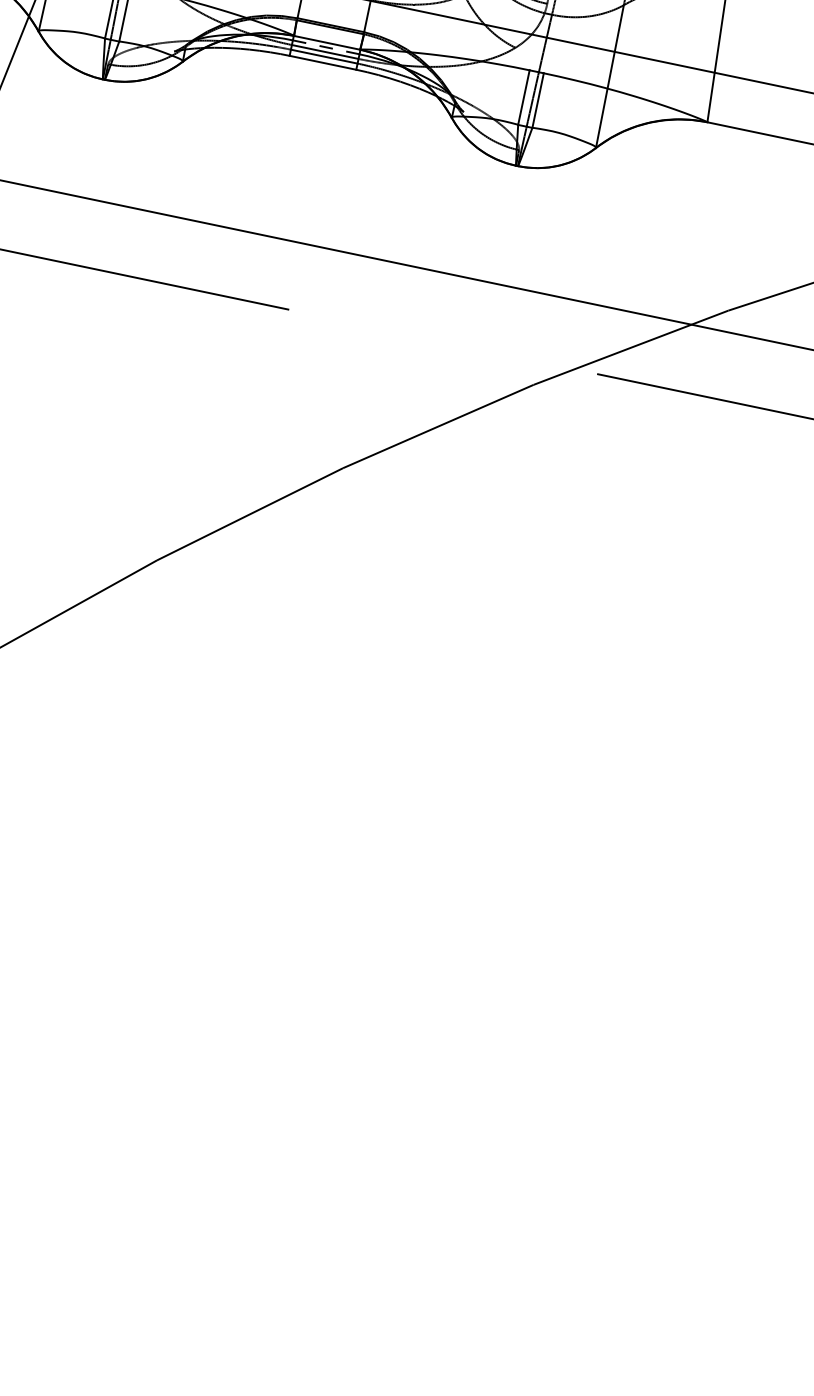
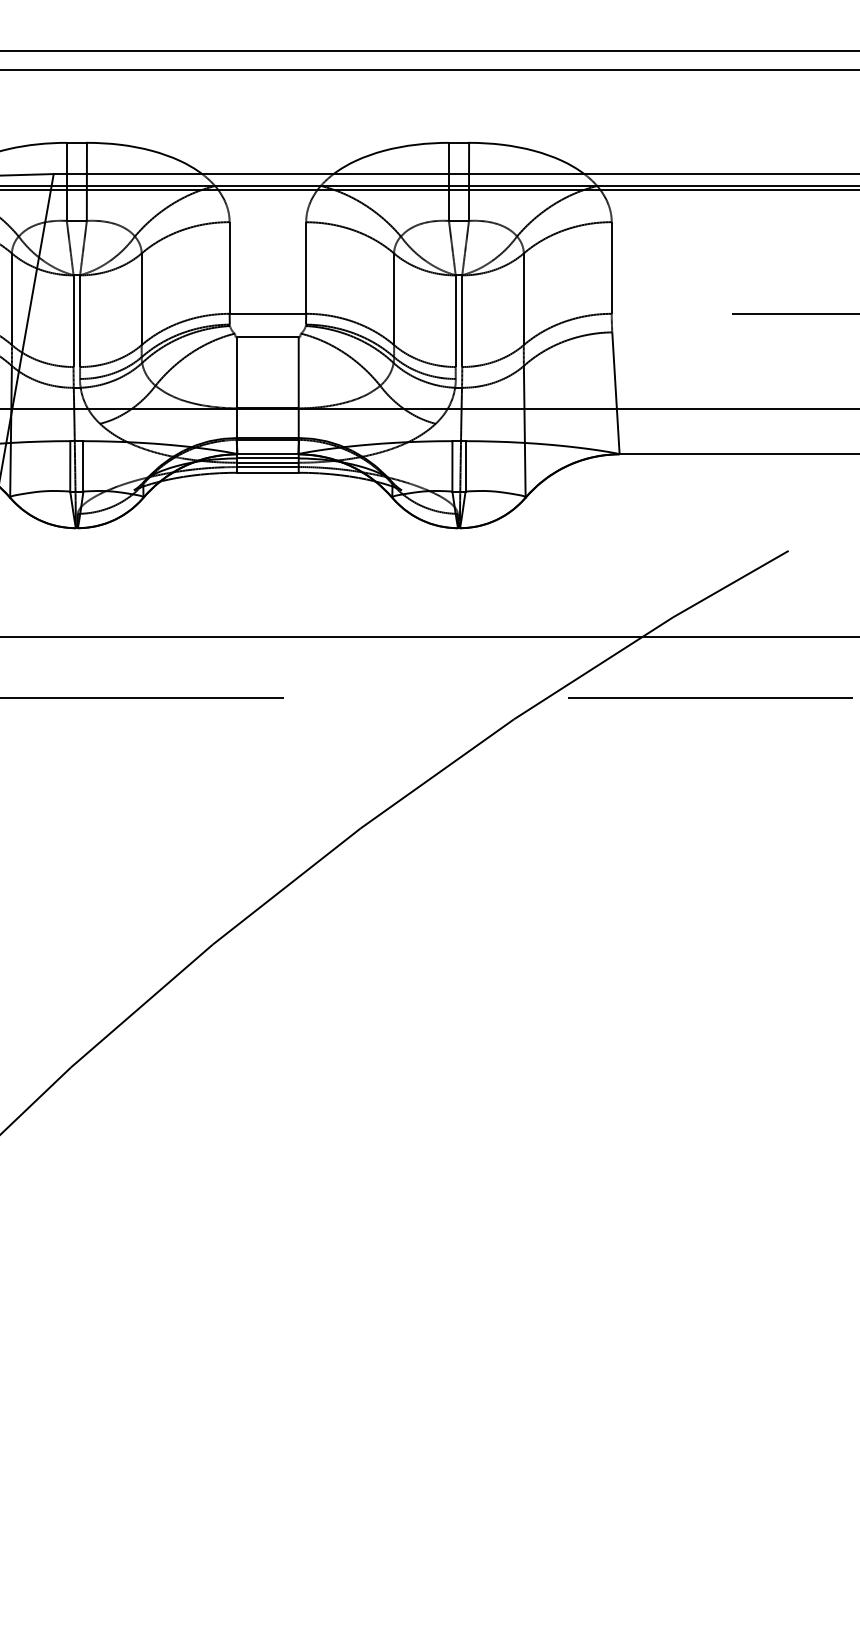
line: (325, 47) -> (267, 458), dashed -> solid

